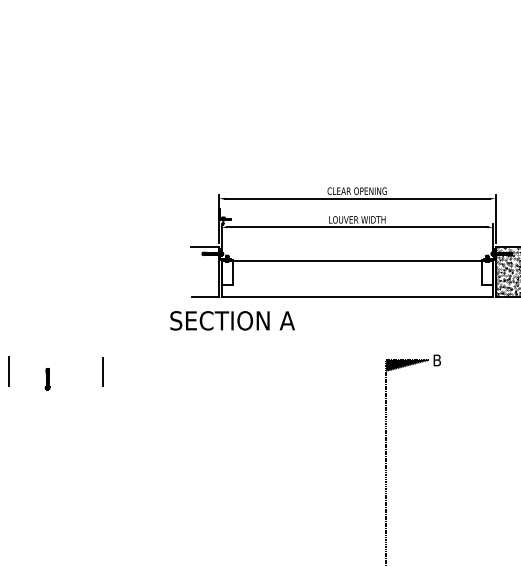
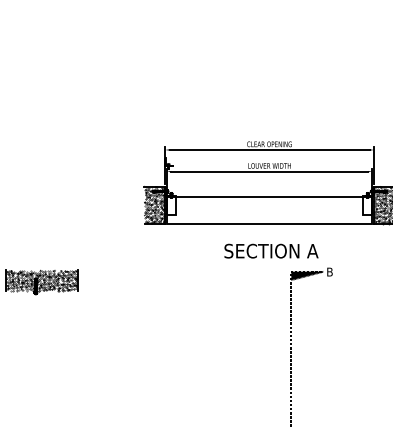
hatch: (204, 270) -> (154, 204), added
text: (232, 319) -> (271, 250), moved
hatch: (55, 371) -> (41, 280), added

